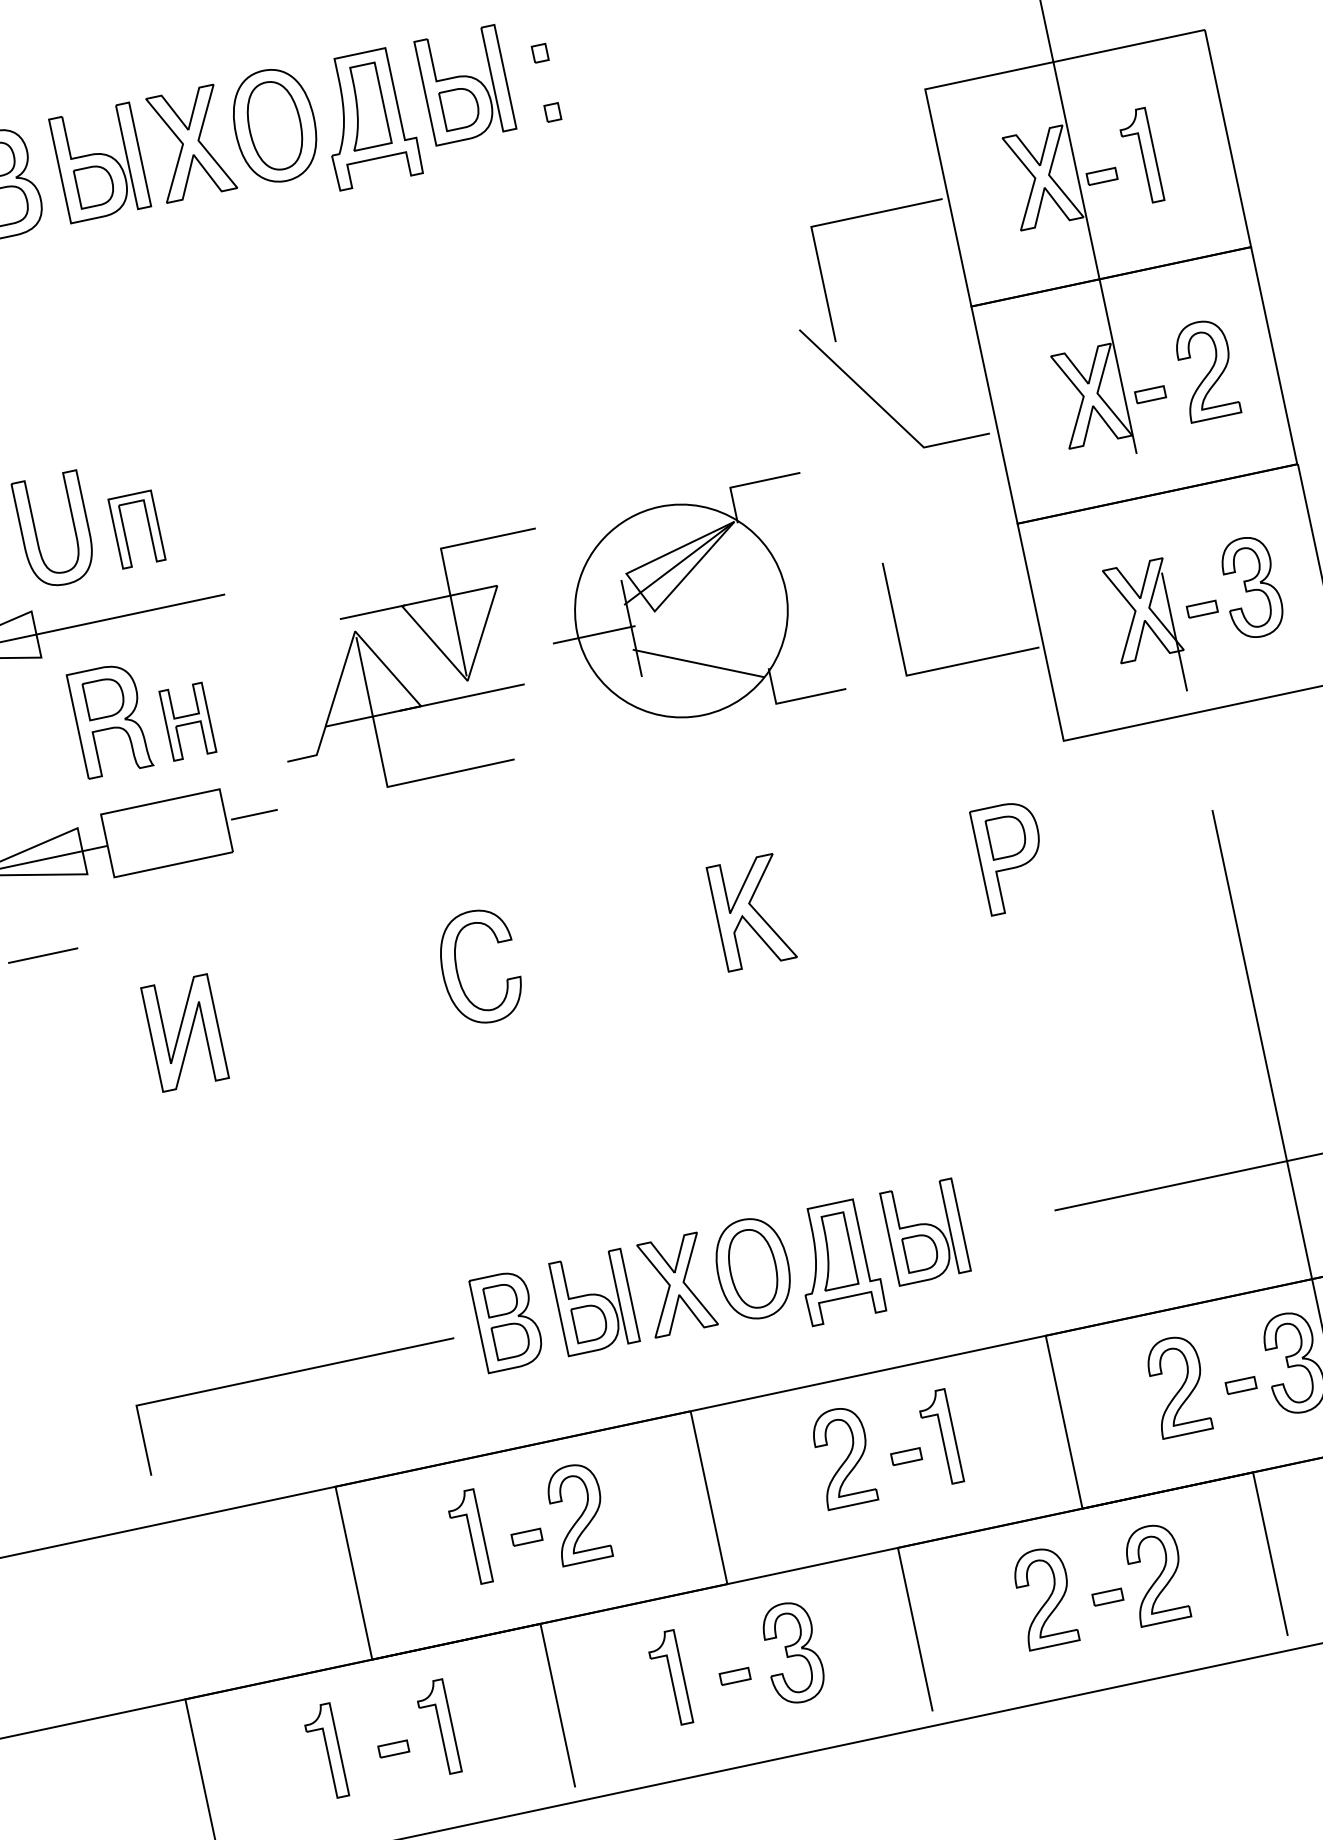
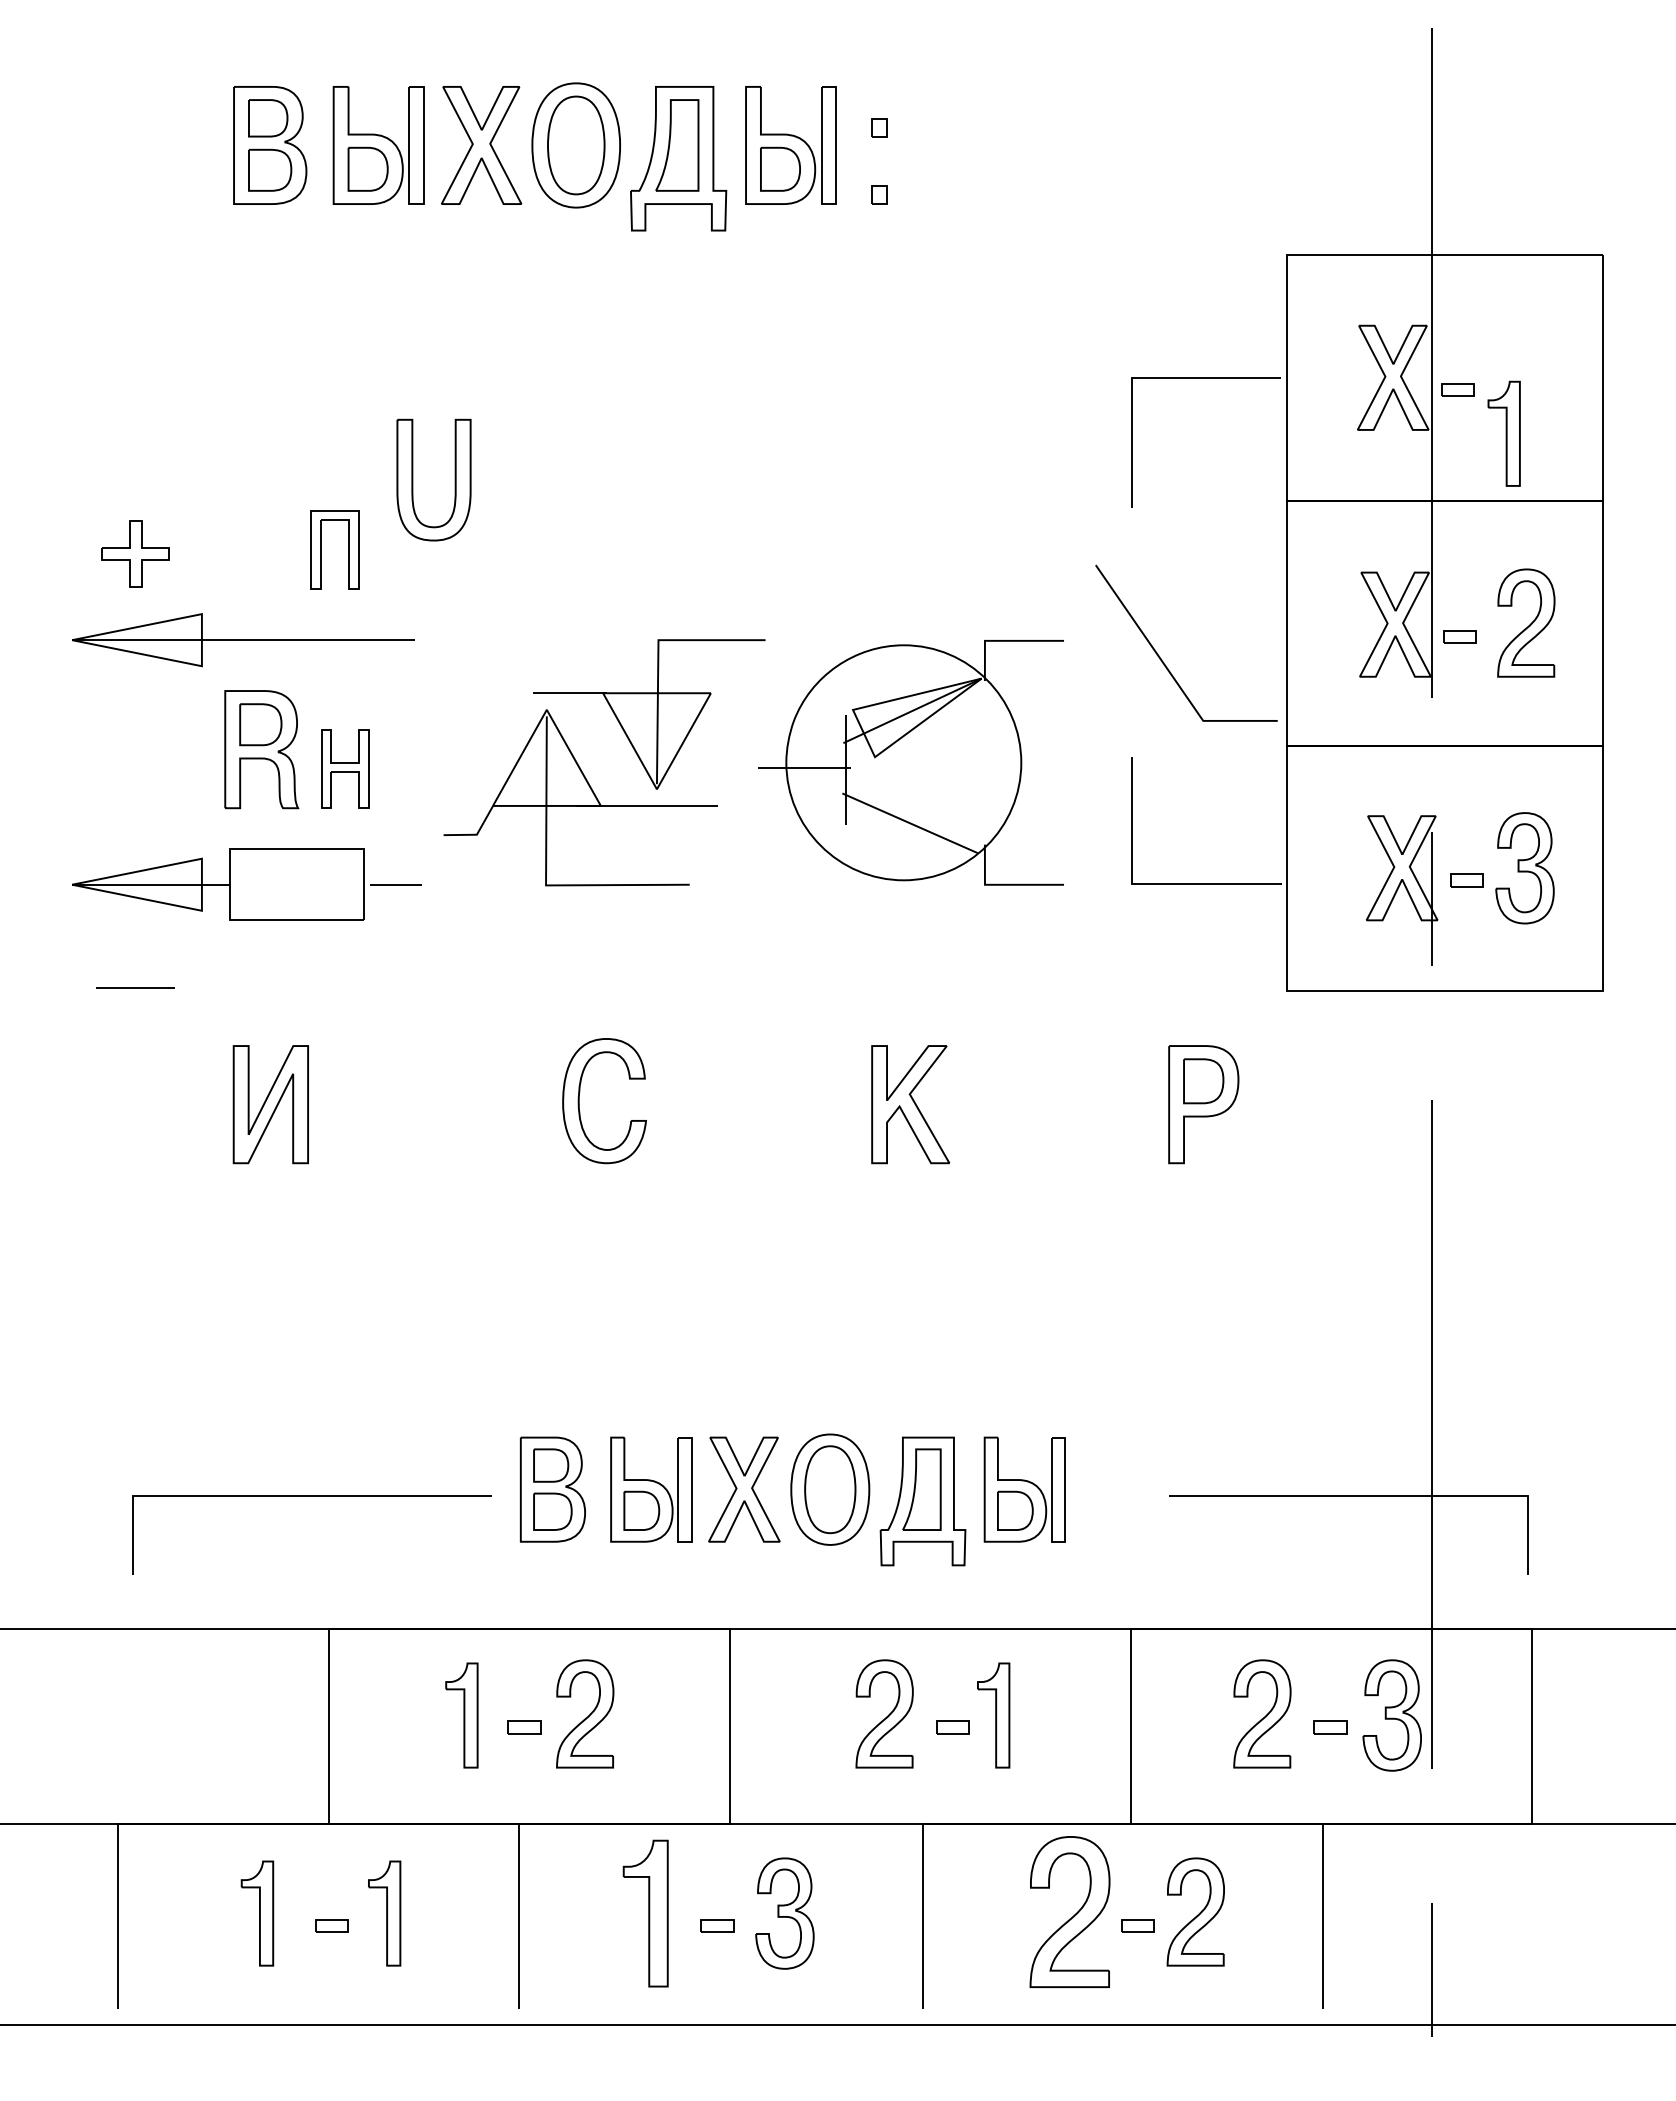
part: (1140, 156) -> (1503, 433), moved
curve: (876, 400) -> (1162, 659), moved
part: (36, 533) -> (413, 479), moved
part: (1044, 1597) -> (1069, 1911), size x1.4
part: (669, 1679) -> (645, 1913), size x1.4

